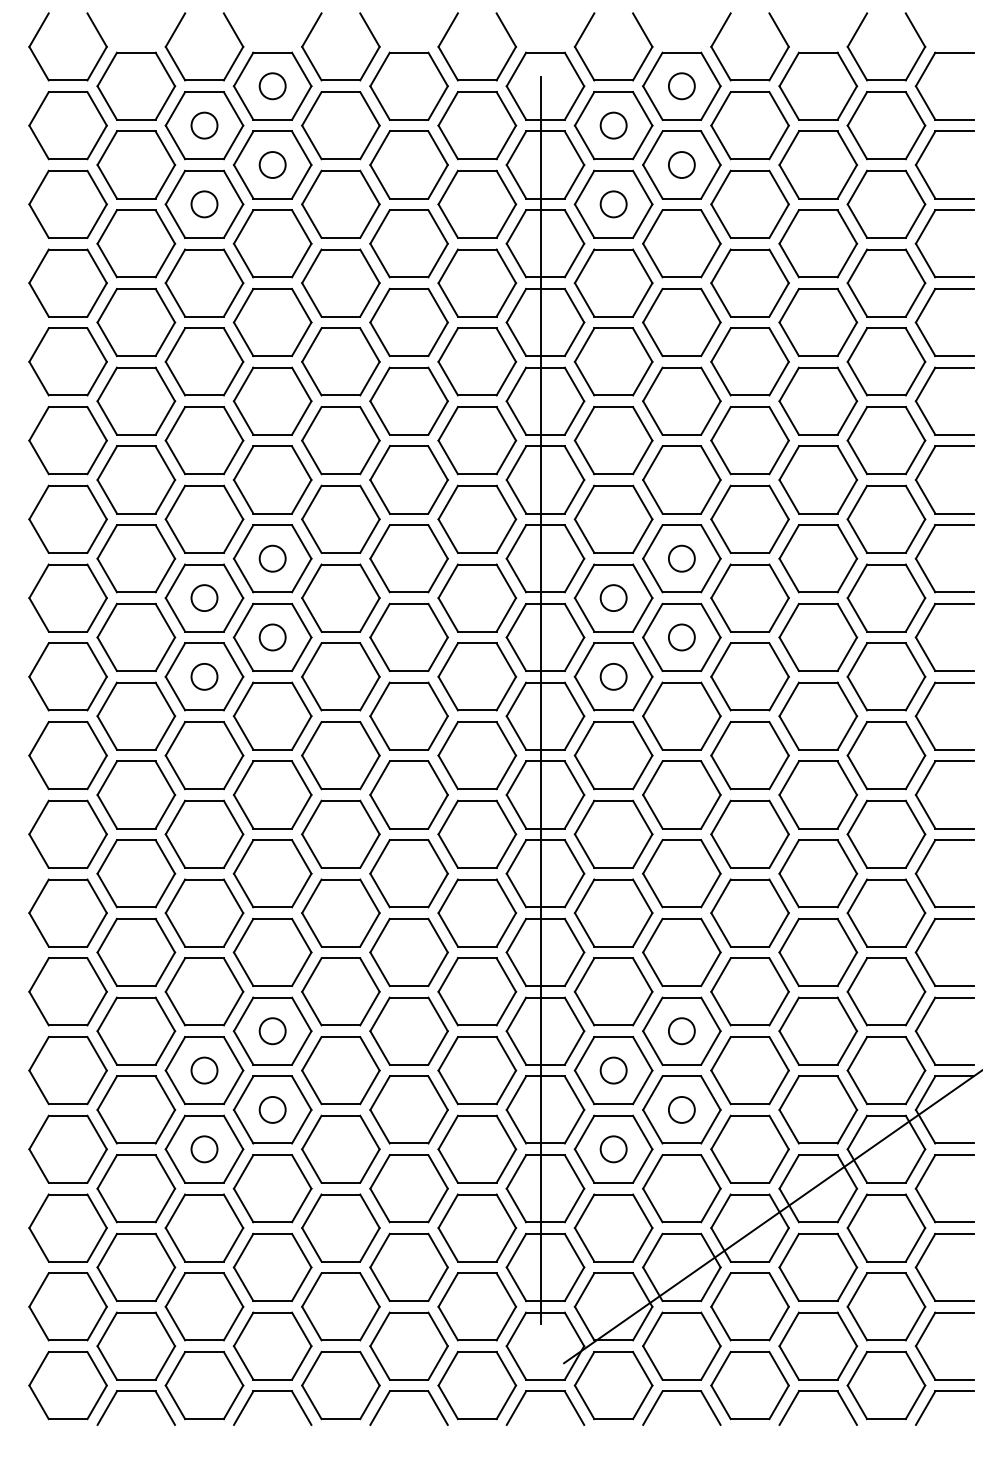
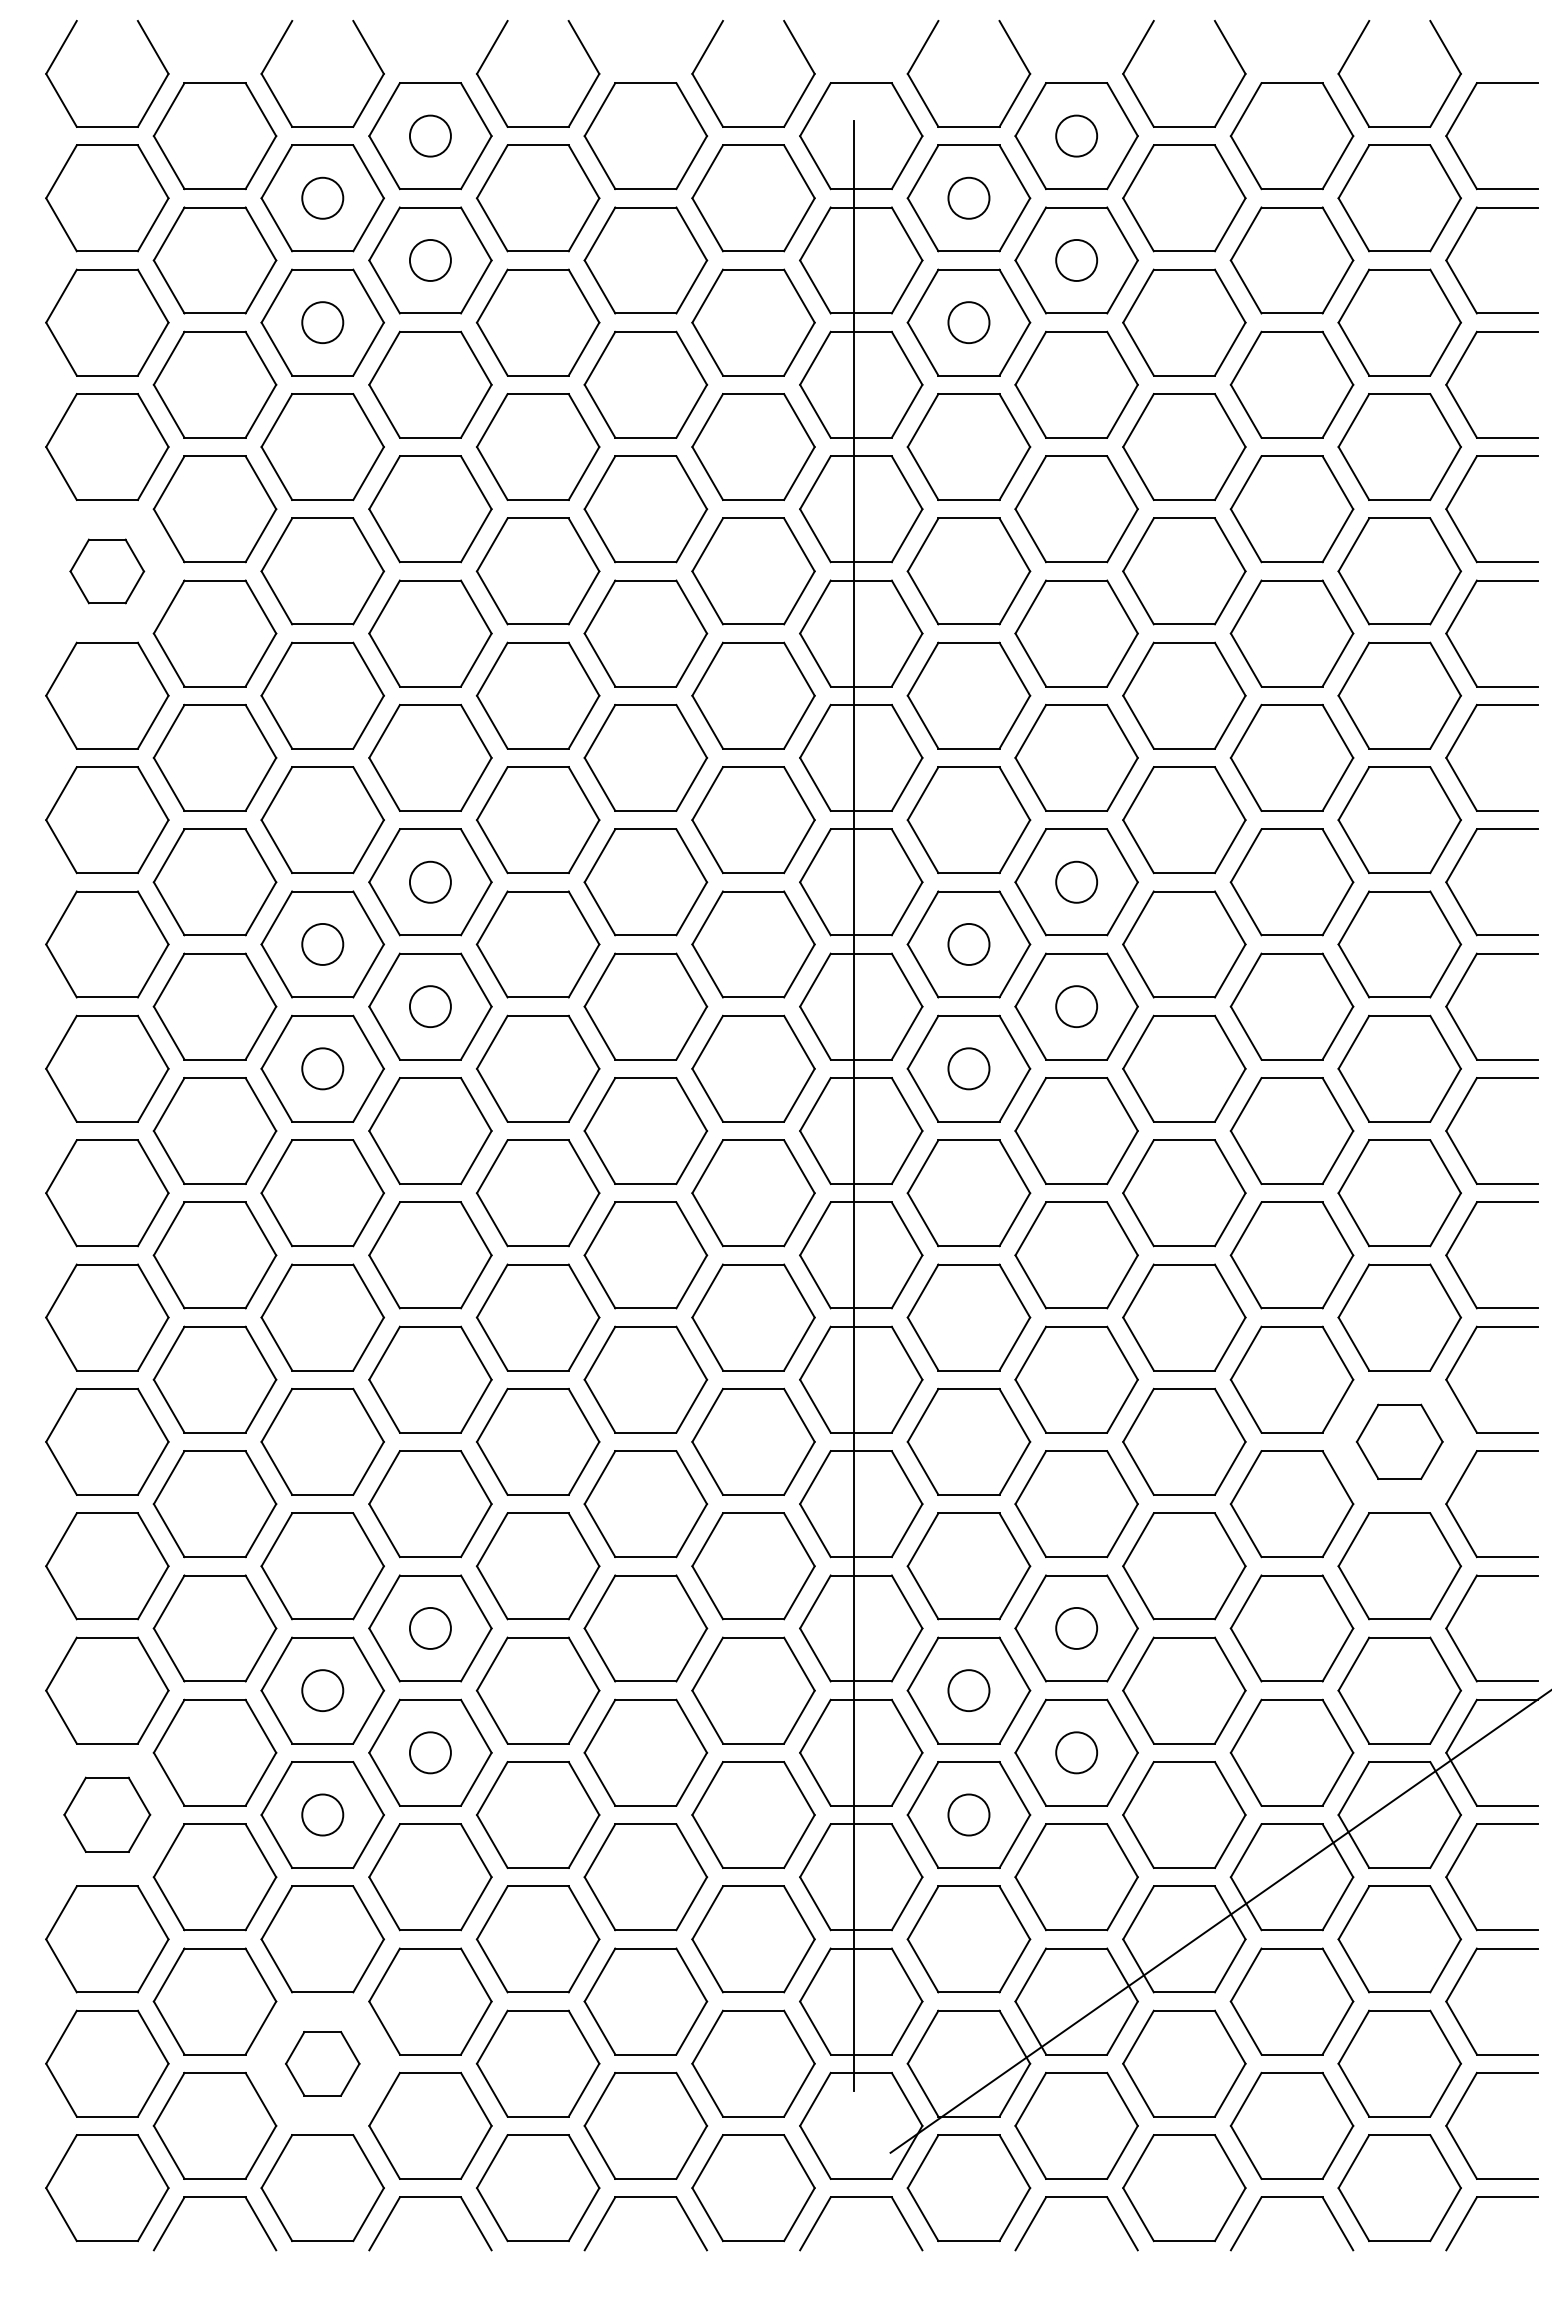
part: (67, 361) -> (106, 570), size x0.6
part: (886, 912) -> (1399, 1440), size x0.7
part: (67, 1148) -> (106, 1813), size x0.7
part: (204, 1306) -> (322, 2063), size x0.6

